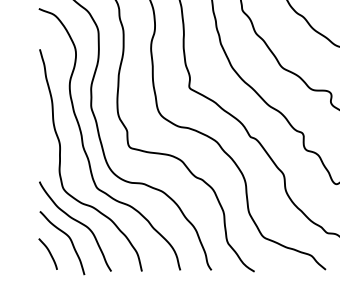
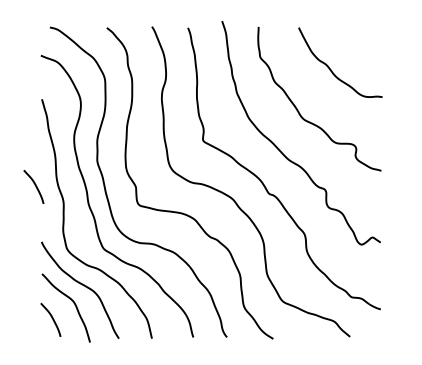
curve: (32, 129) -> (34, 185), added

